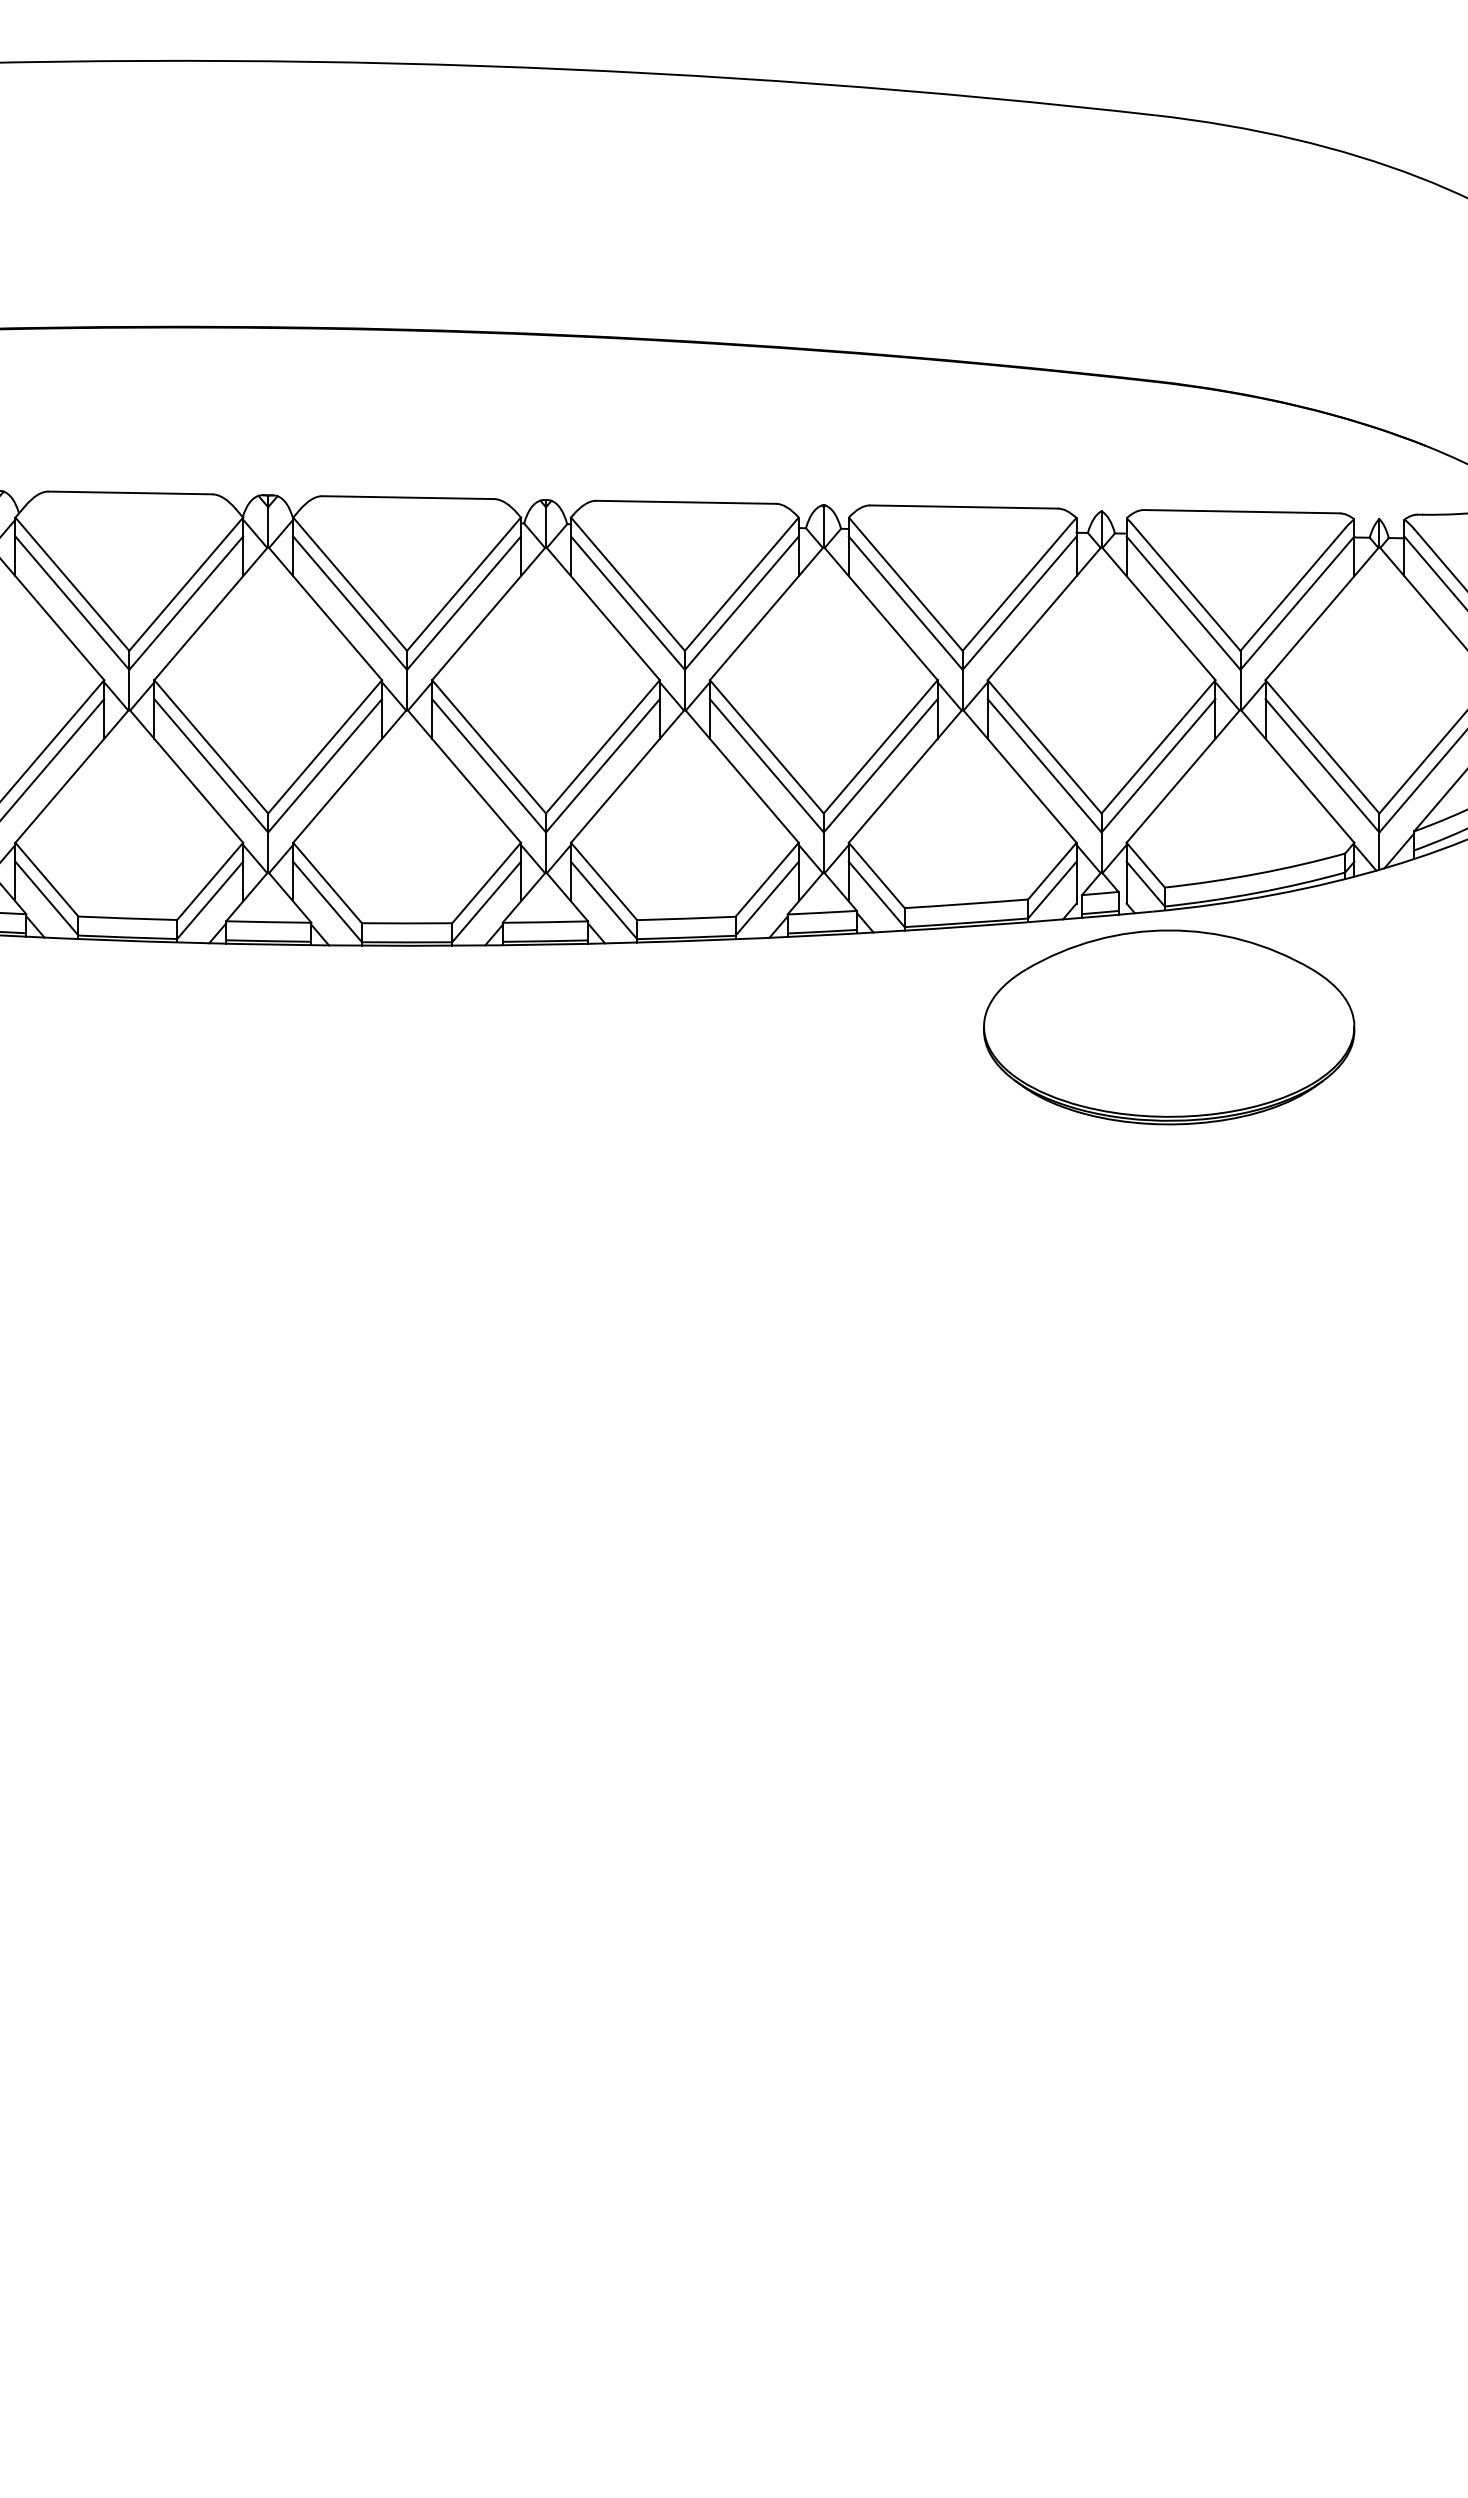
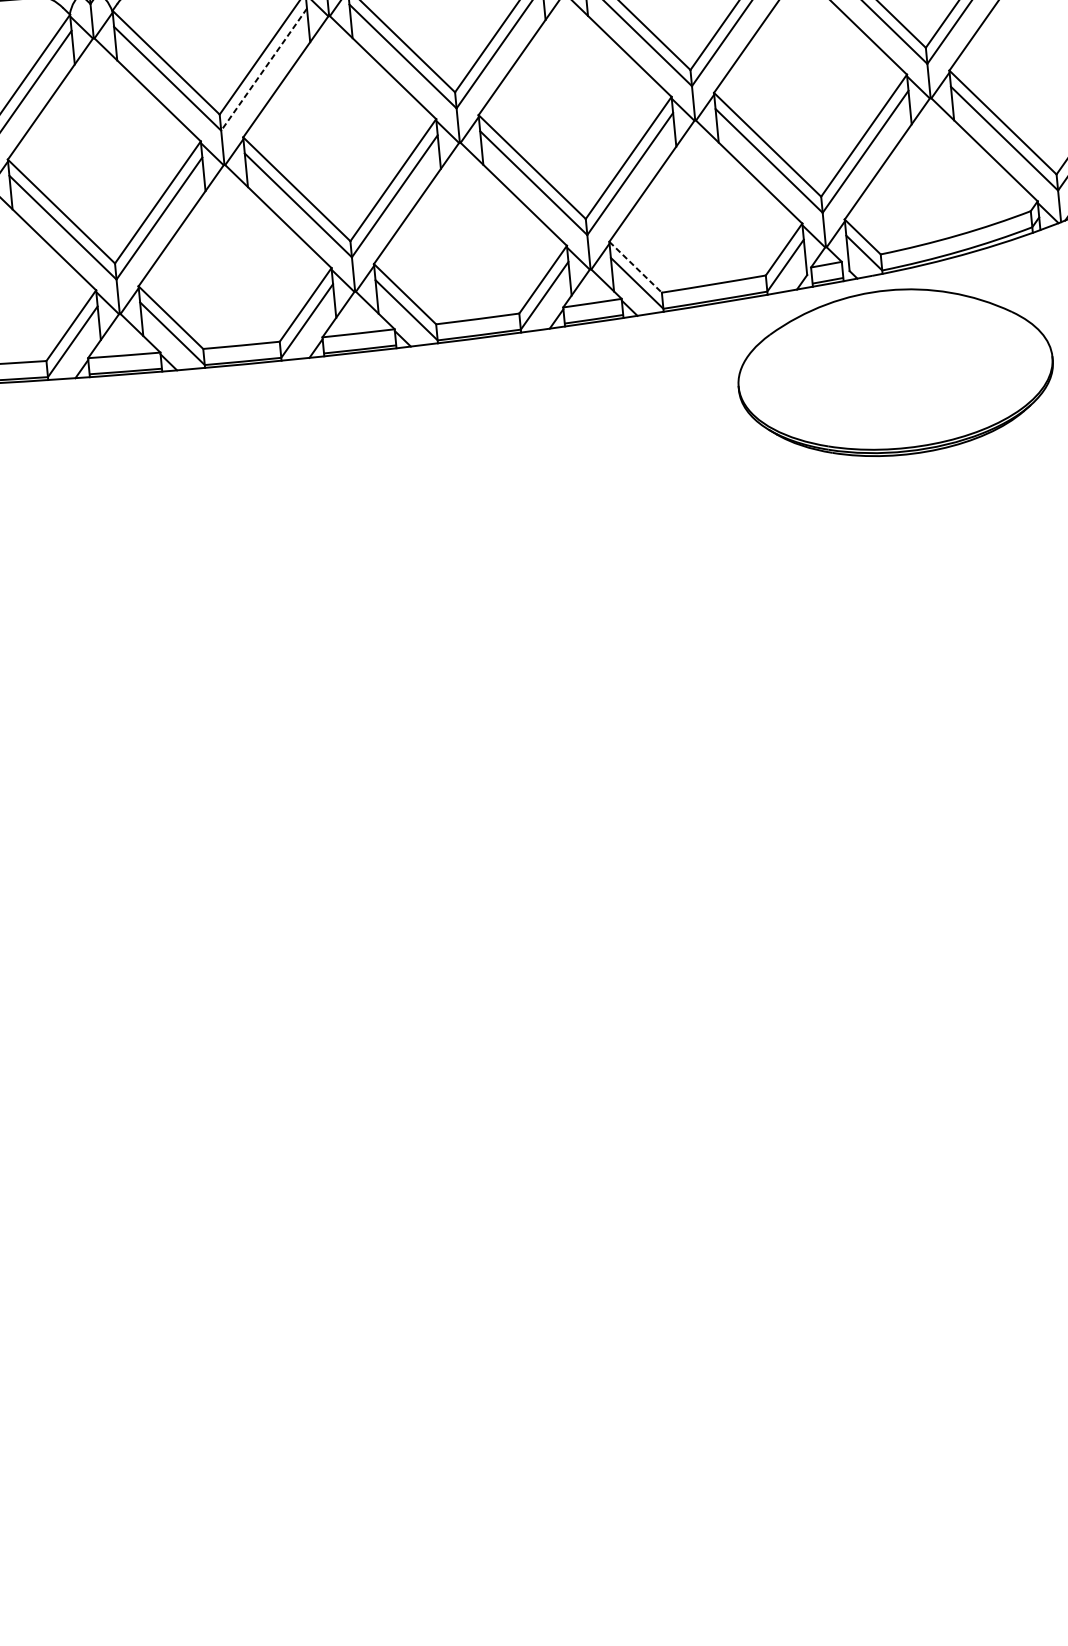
line: (464, 603) -> (264, 69), solid -> dashed
line: (876, 875) -> (635, 267), solid -> dashed

